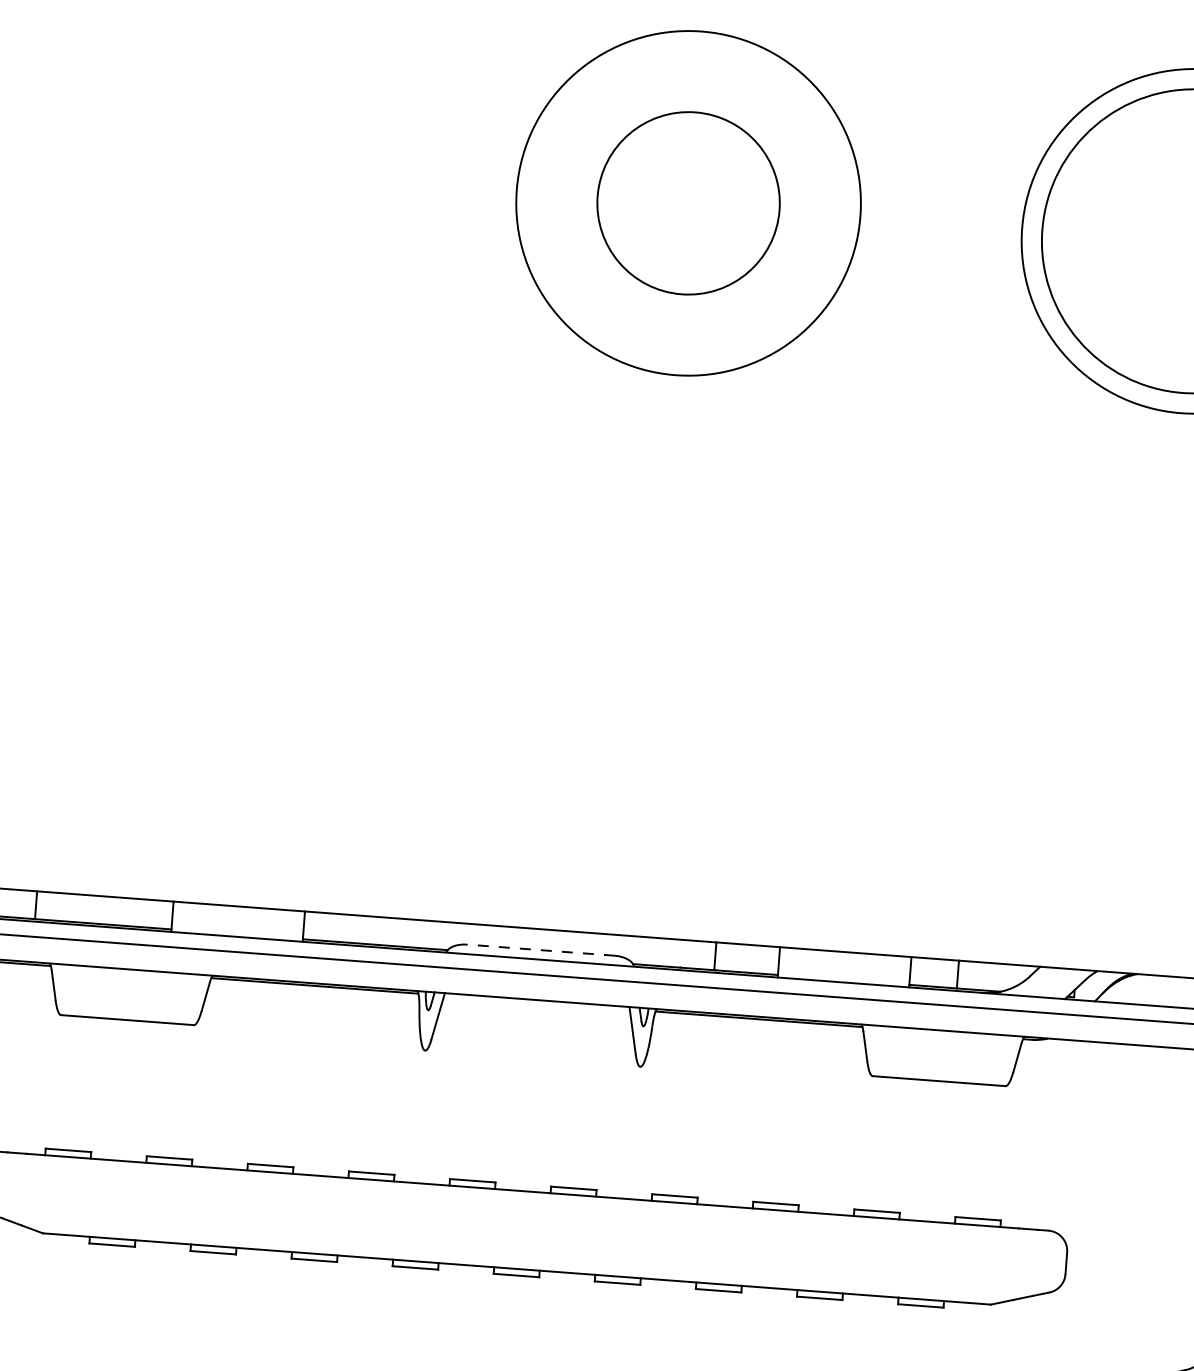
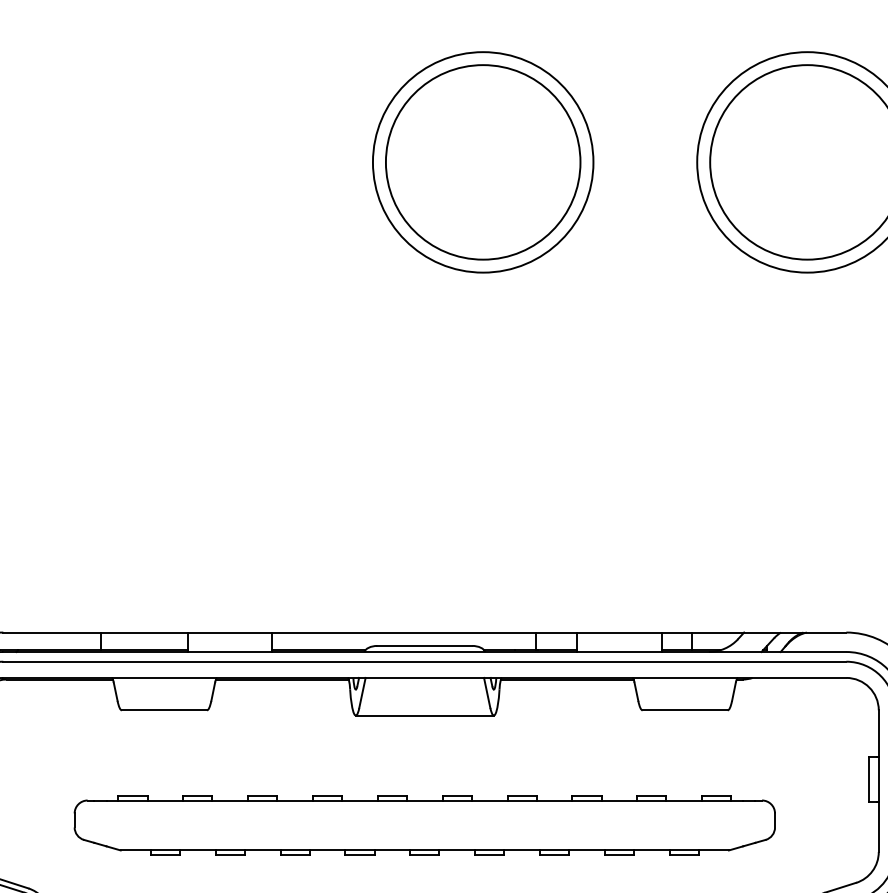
circle: (687, 203) -> (482, 162), size x1.67
line: (540, 949) -> (424, 645), dashed -> solid
line: (532, 1058) -> (424, 715), added

